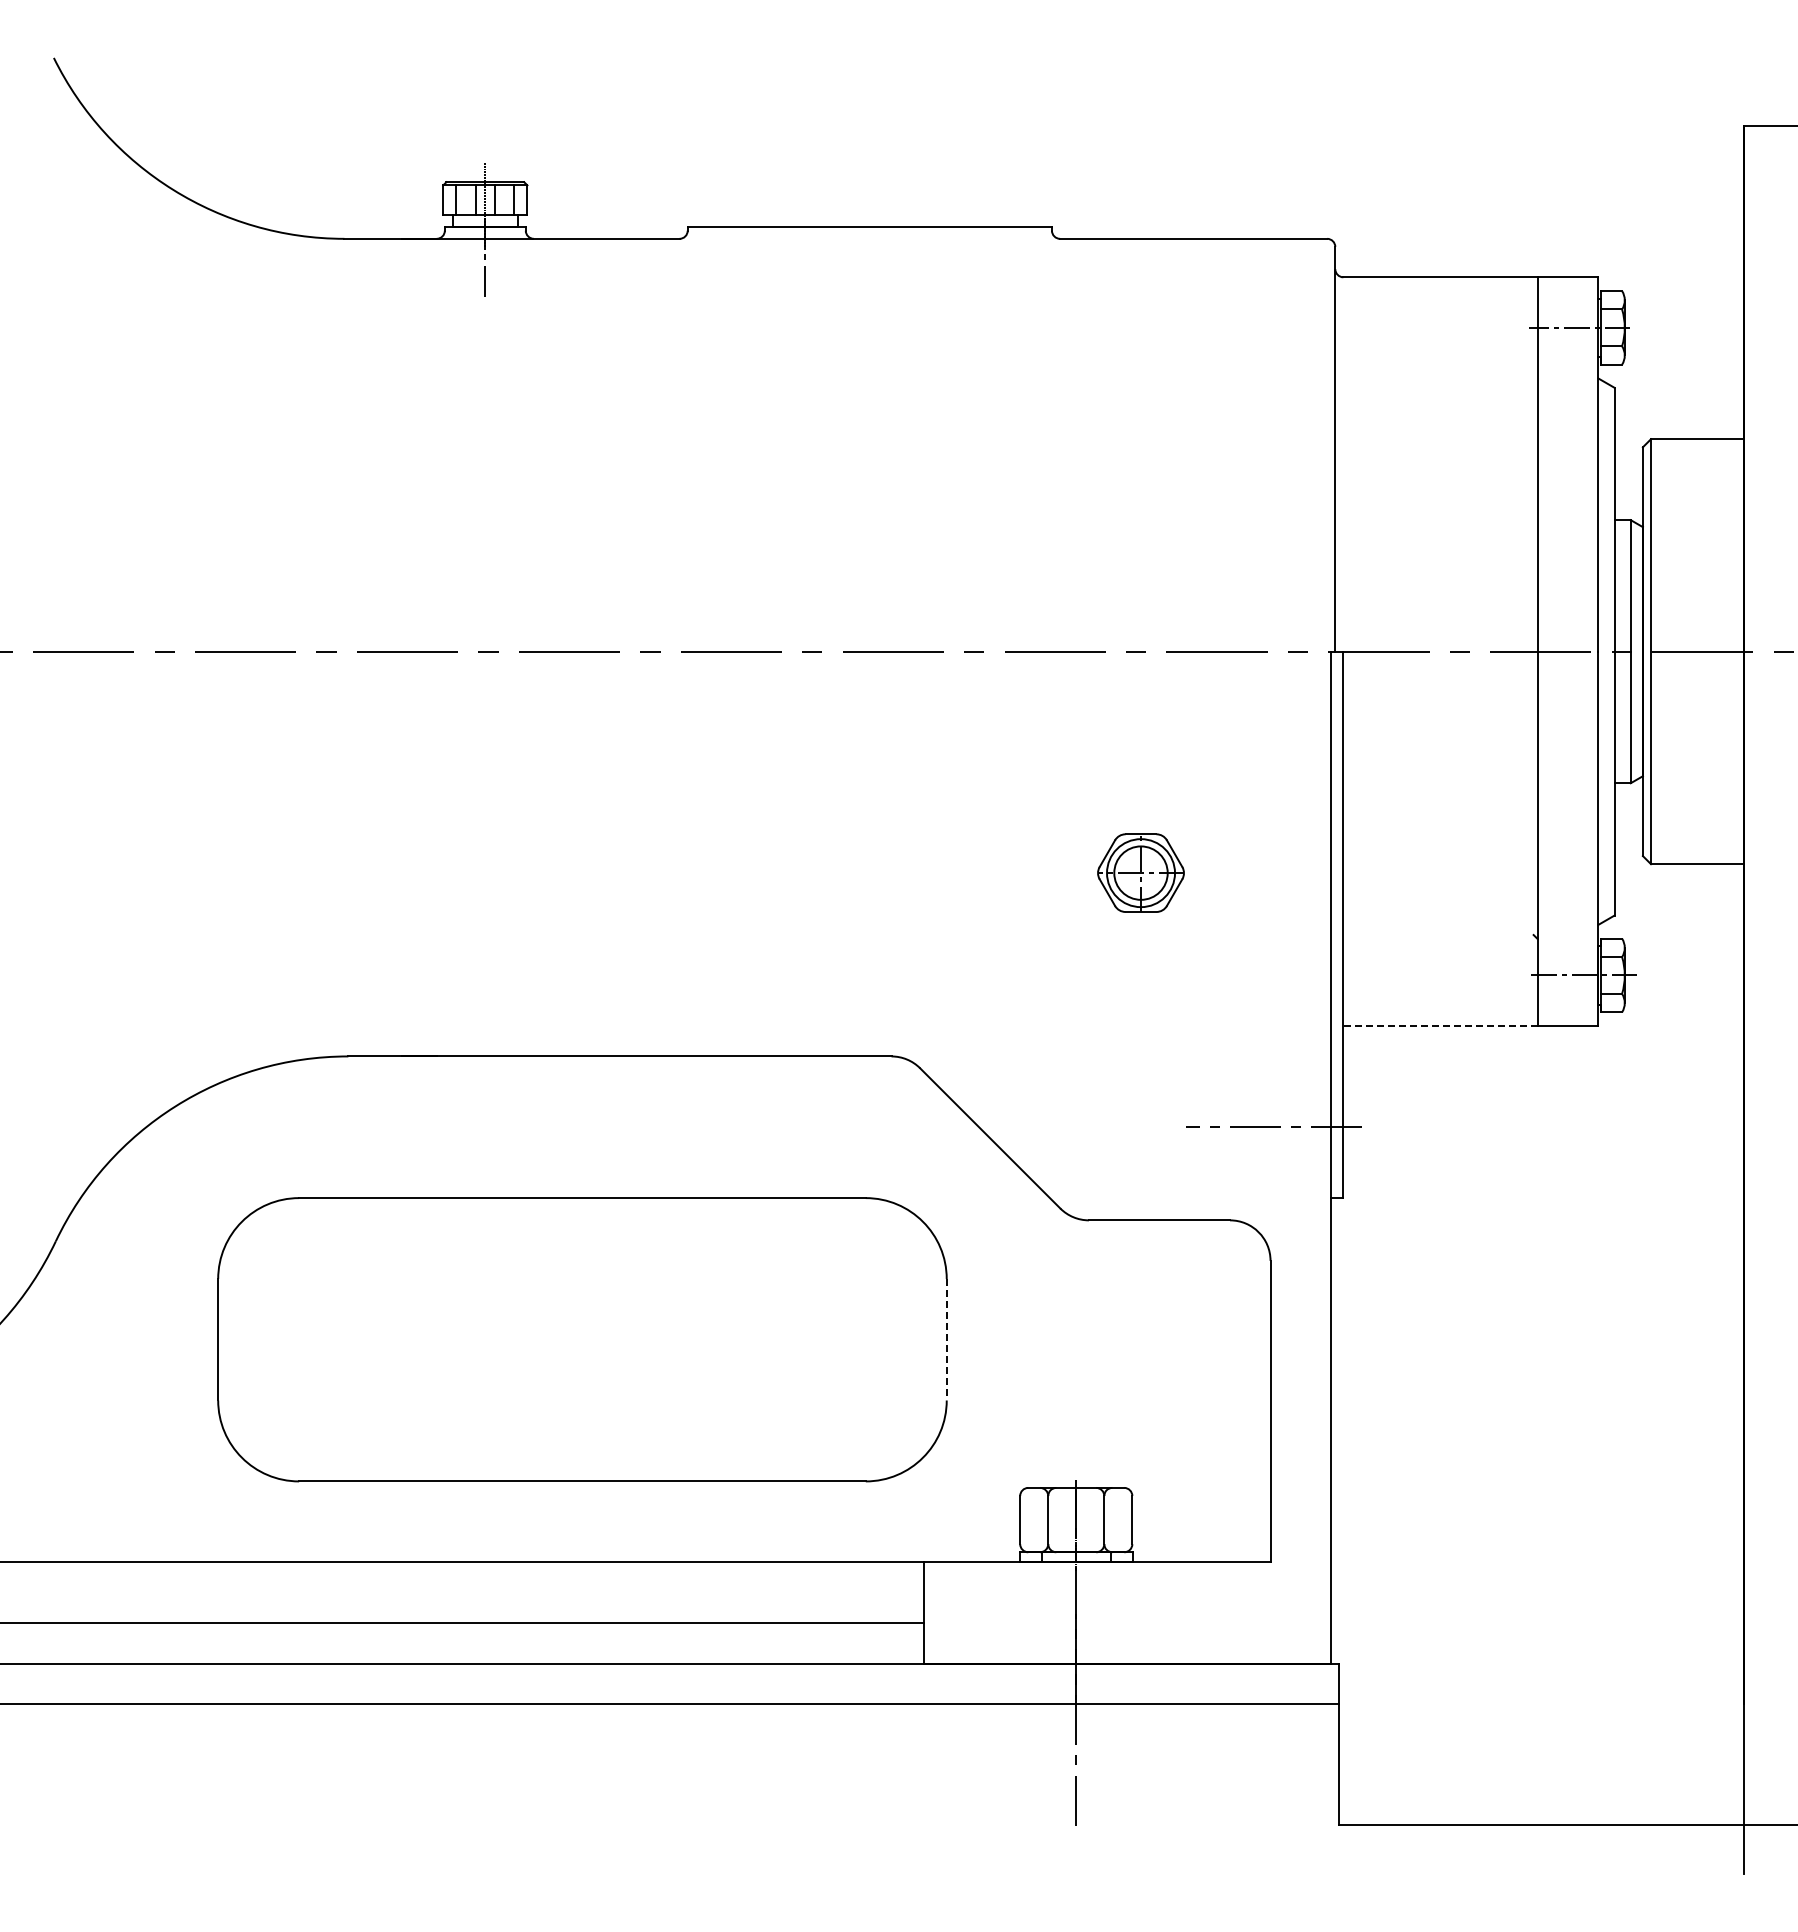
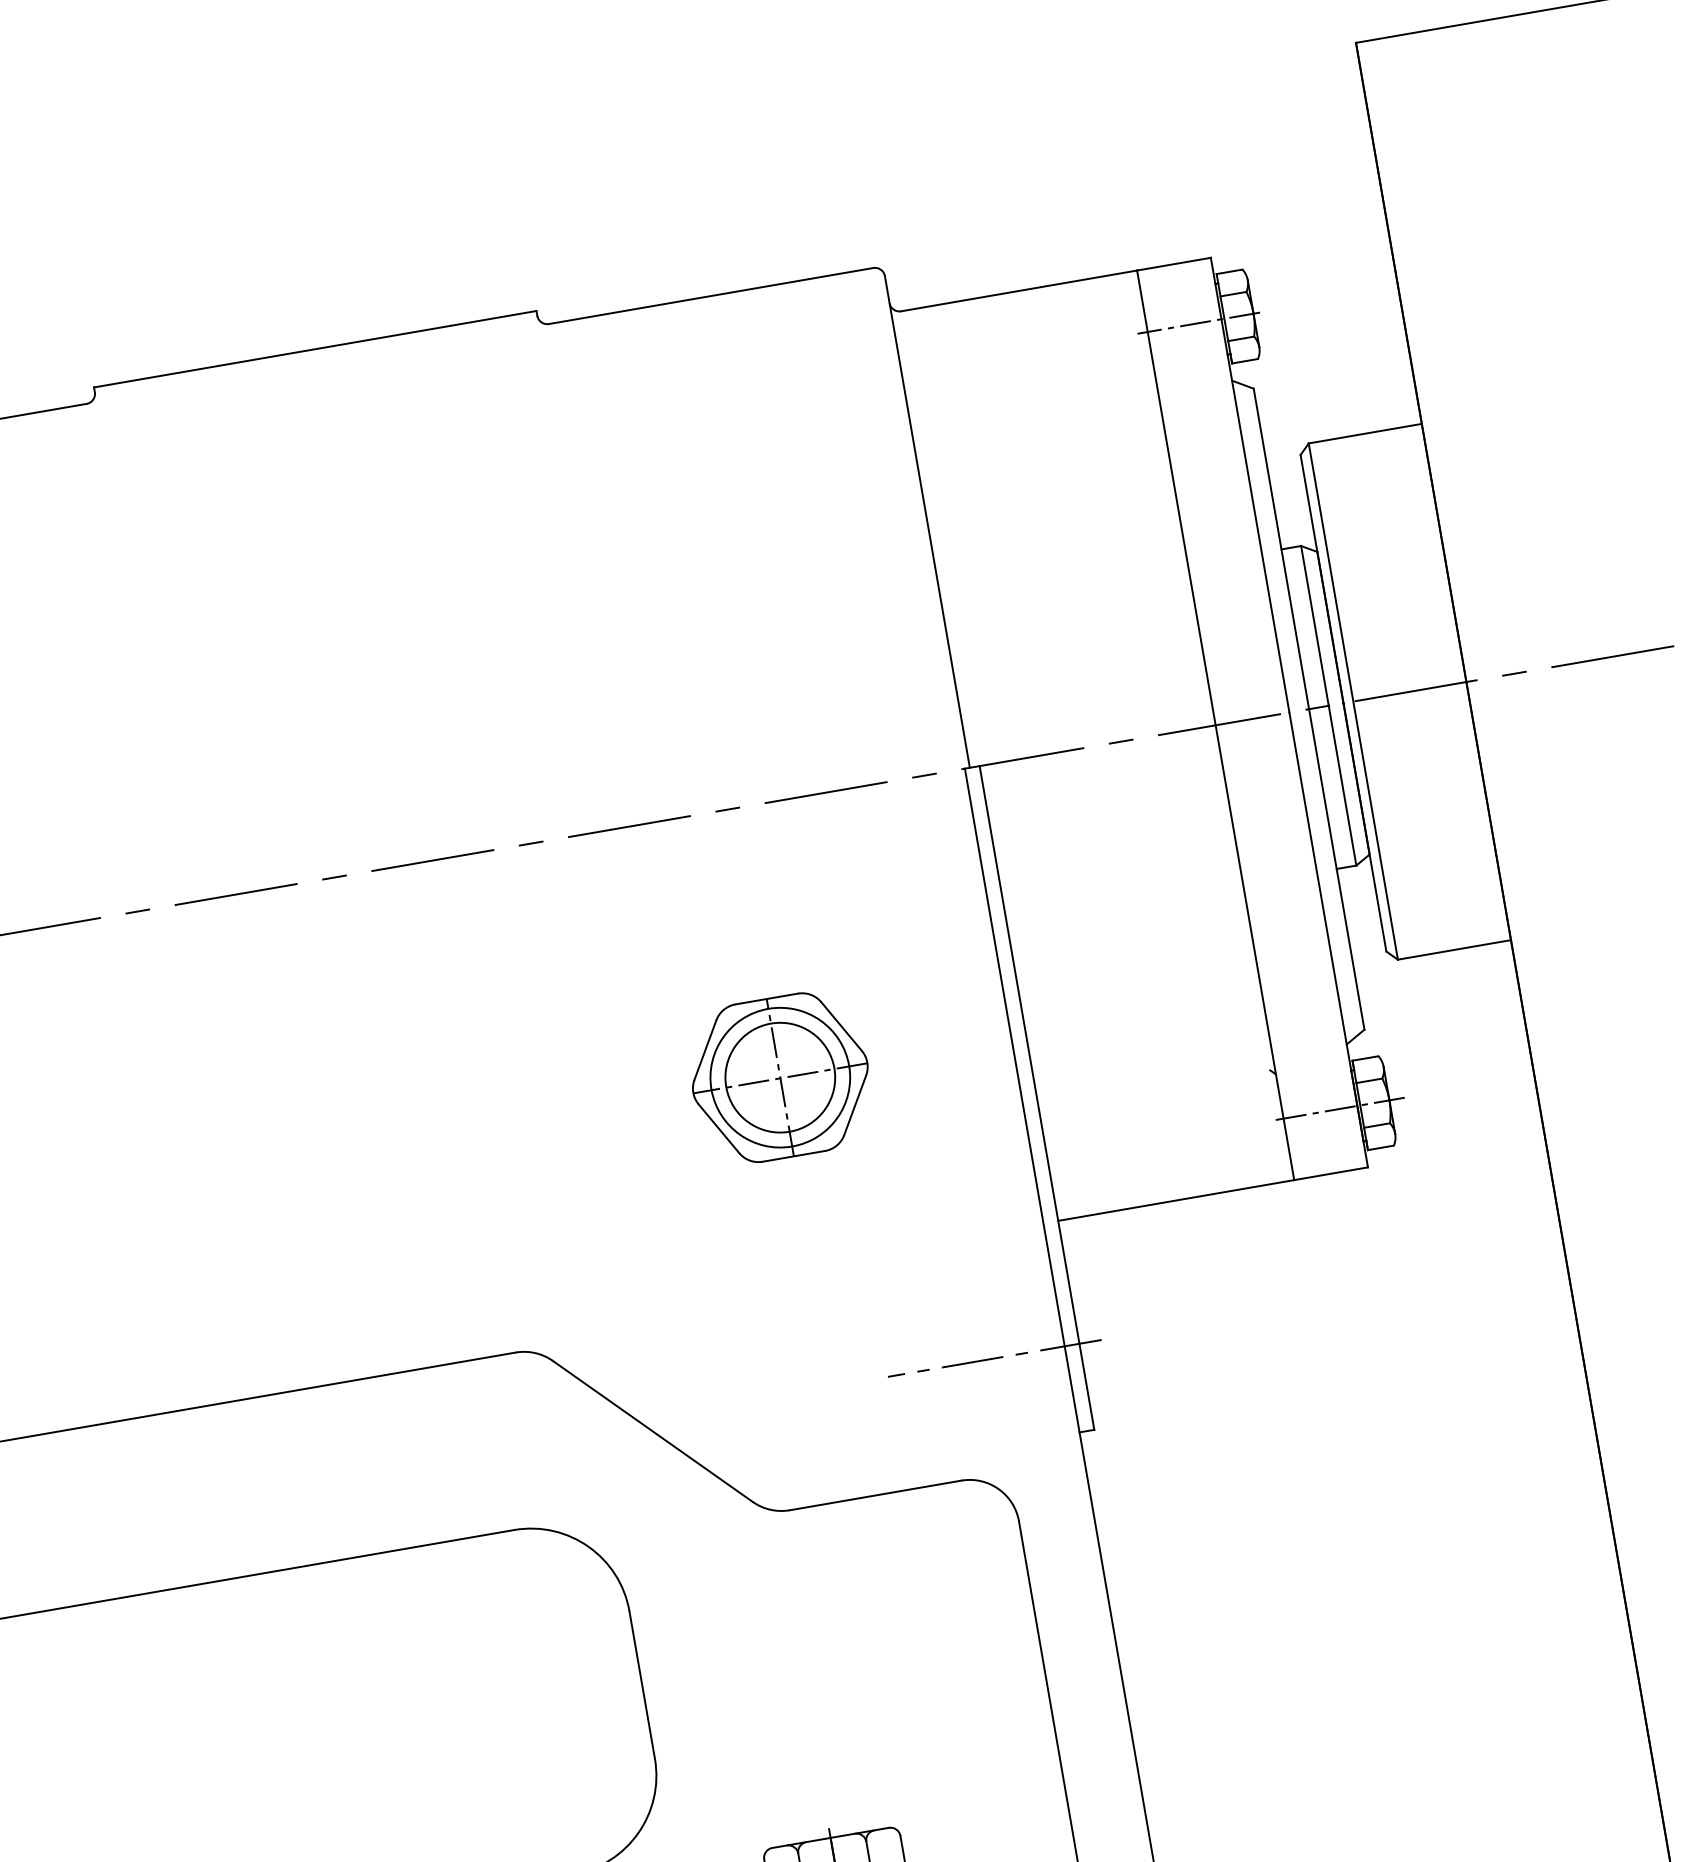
part: (1140, 872) -> (779, 1076), size x1.67
line: (1440, 1026) -> (1176, 1201), dashed -> solid
line: (946, 1339) -> (641, 1684), dashed -> solid

